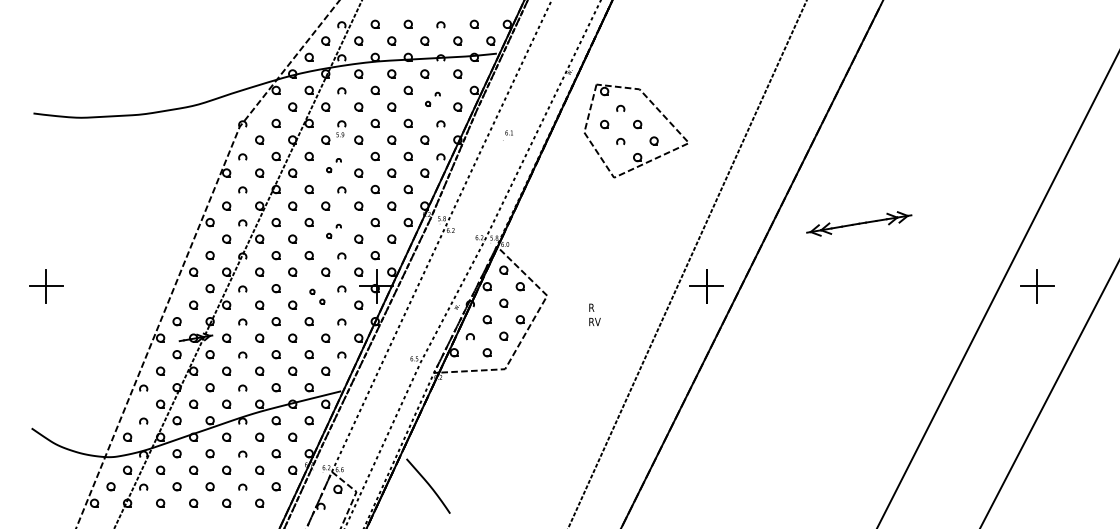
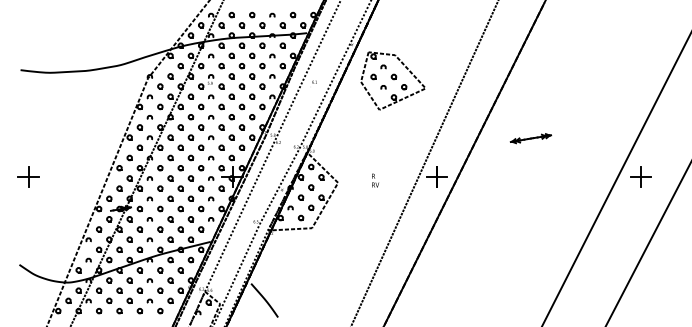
part: (432, 99) -> (267, 61), size x1.67
part: (334, 165) -> (206, 102), size x1.67
part: (858, 224) -> (530, 138), size x0.62
part: (334, 230) -> (206, 142), size x1.67
part: (316, 296) -> (195, 183), size x1.67
text: (594, 314) -> (375, 180), moved

